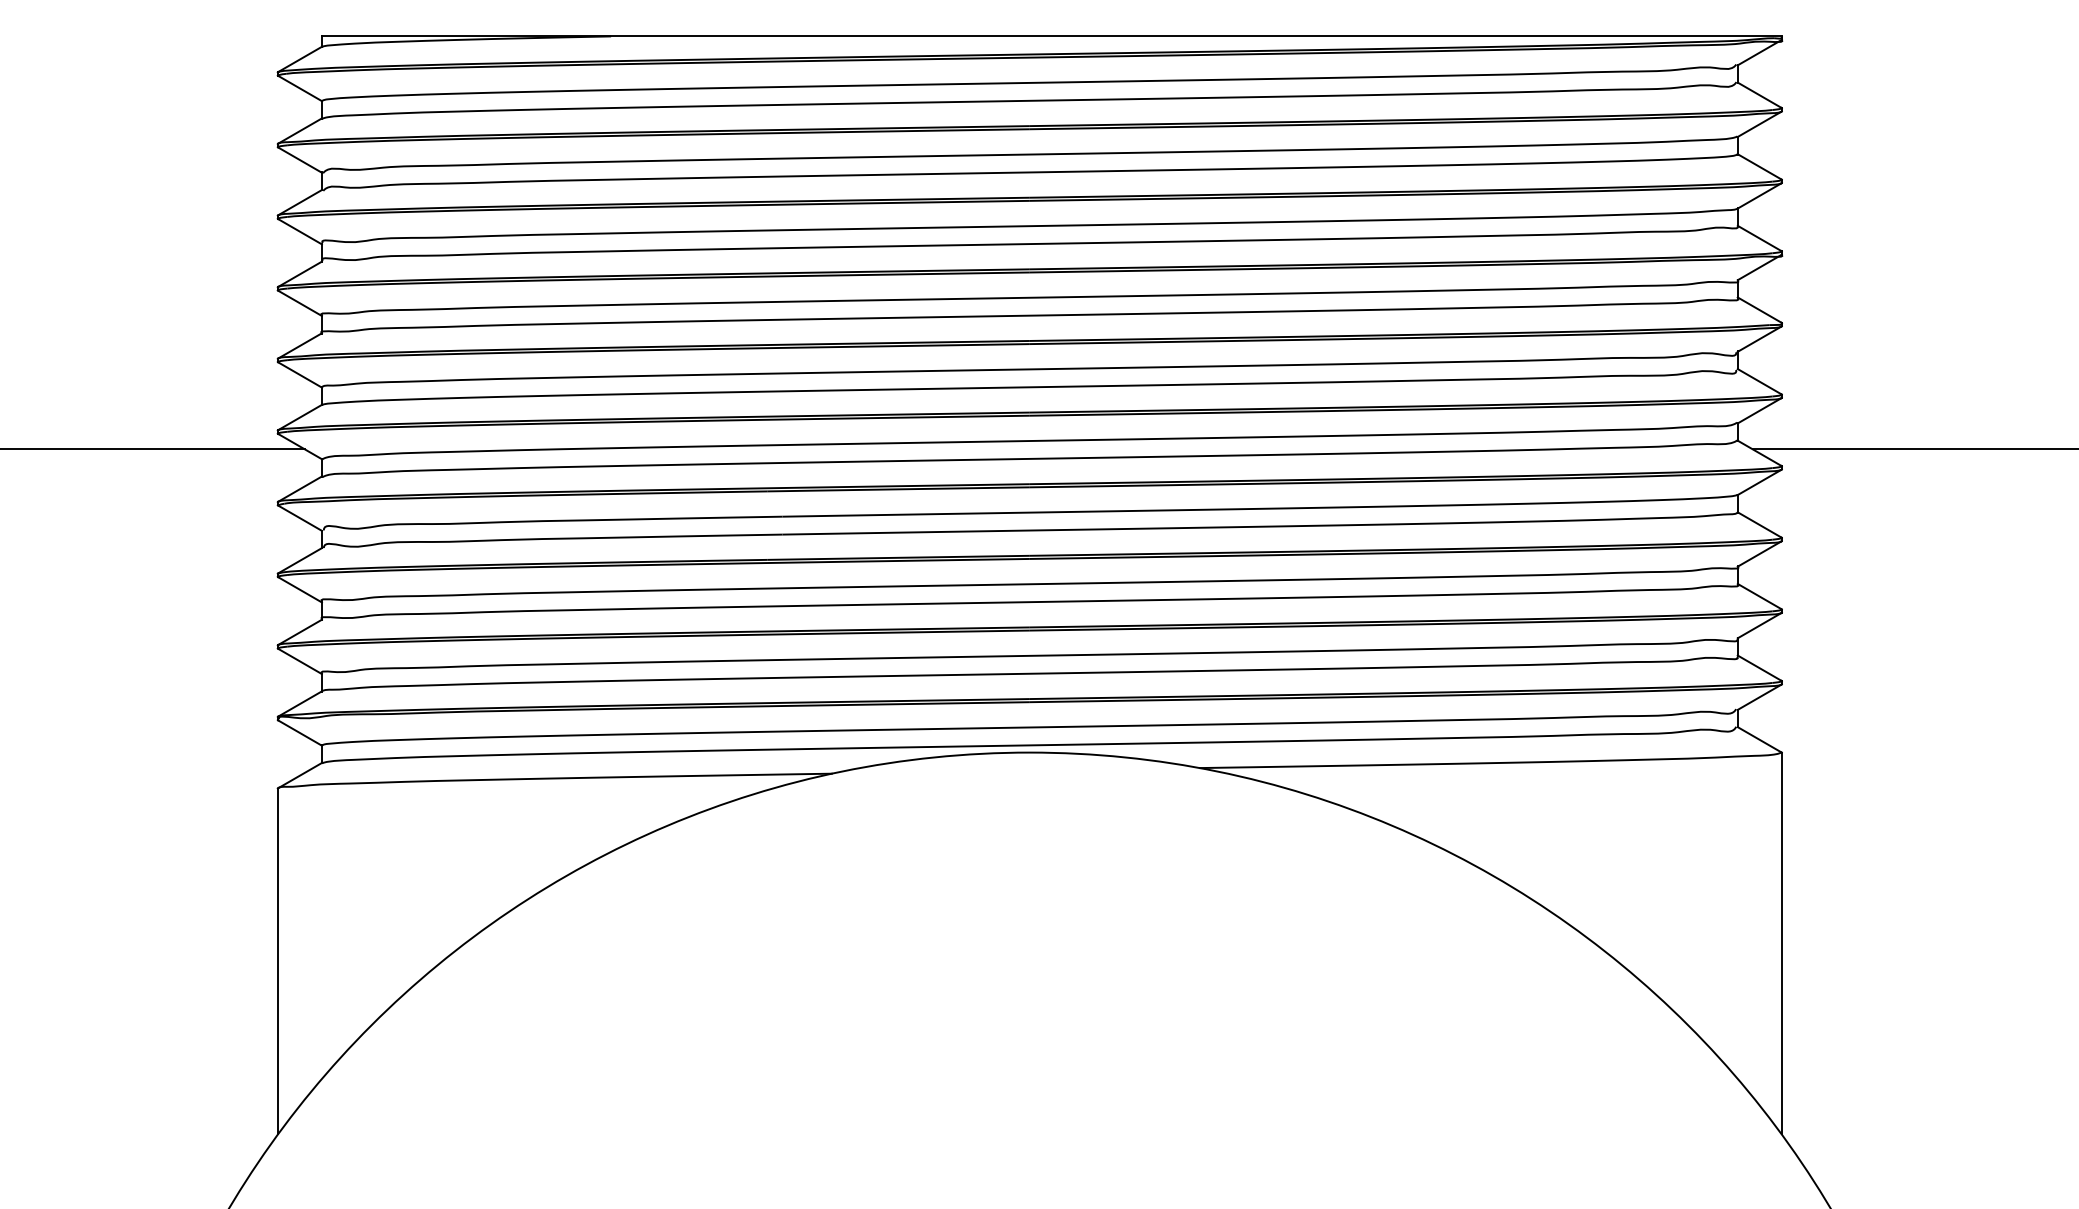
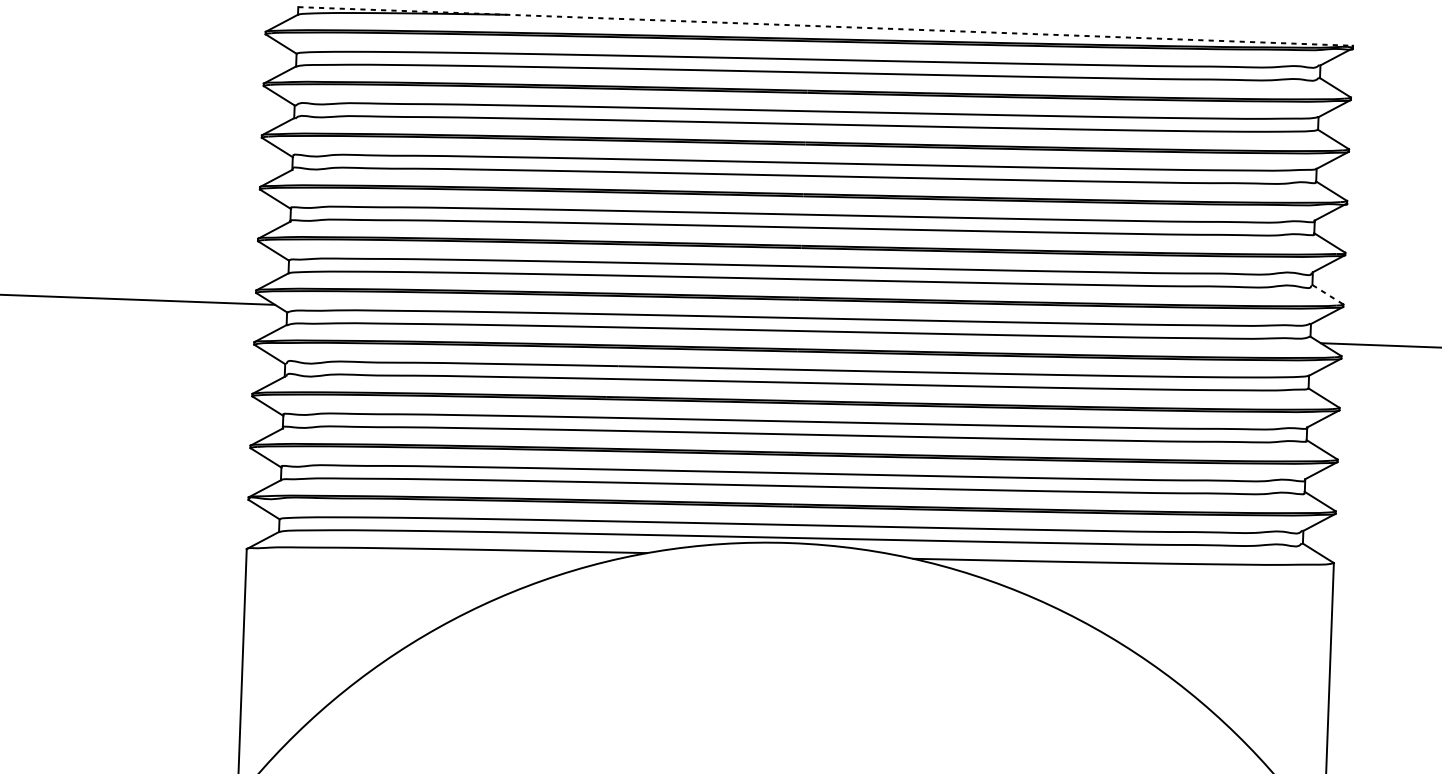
line: (1051, 36) -> (825, 26), solid -> dashed
line: (1759, 381) -> (1327, 294), solid -> dashed

